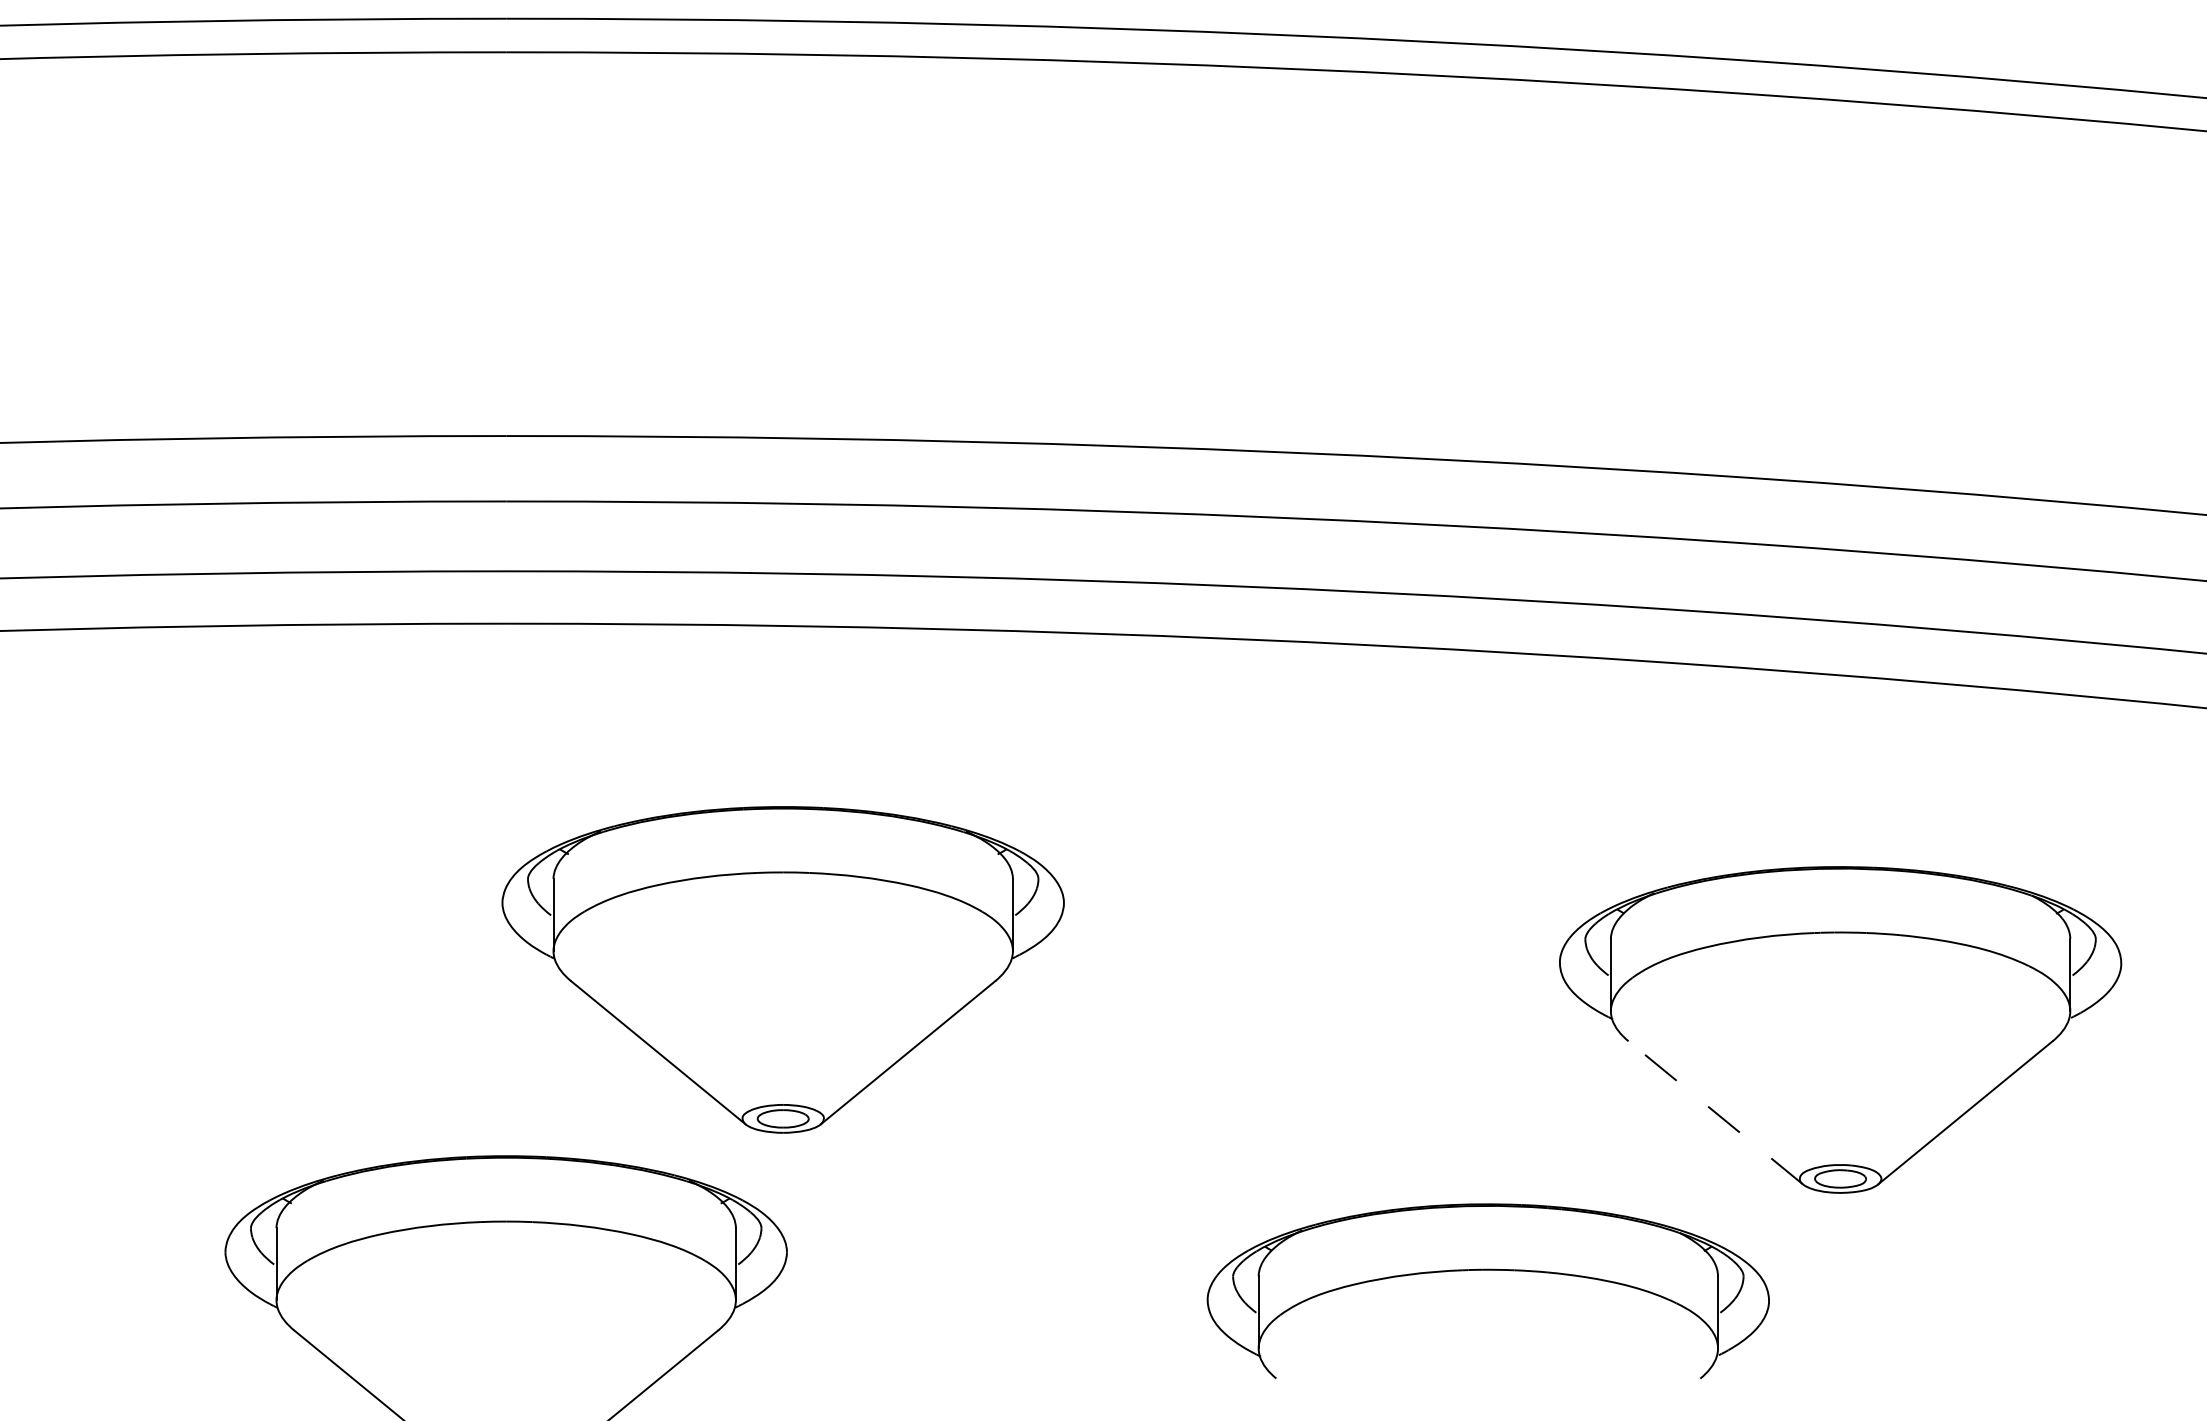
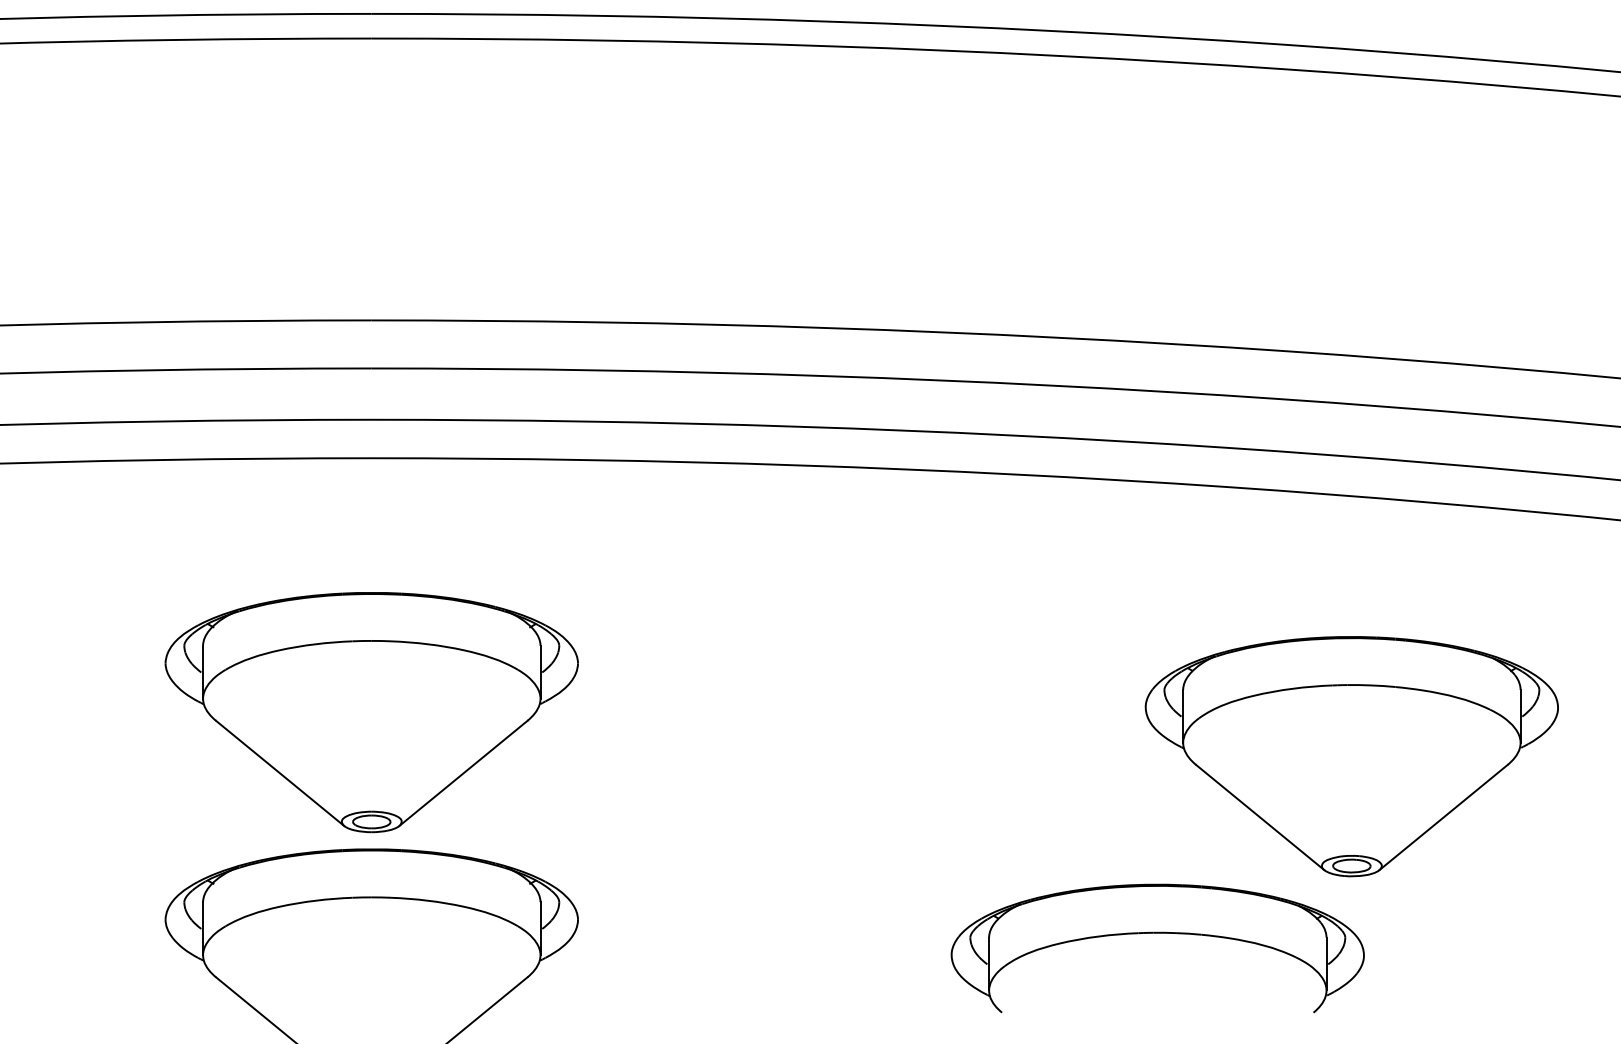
part: (782, 969) -> (371, 712), moved
line: (1715, 1112) -> (1260, 817), dashed -> solid
part: (1487, 1270) -> (1157, 933), moved

